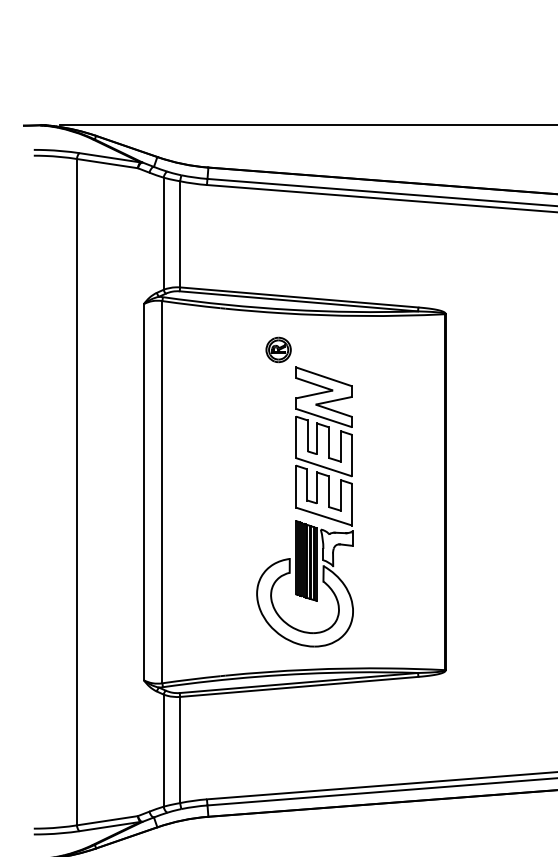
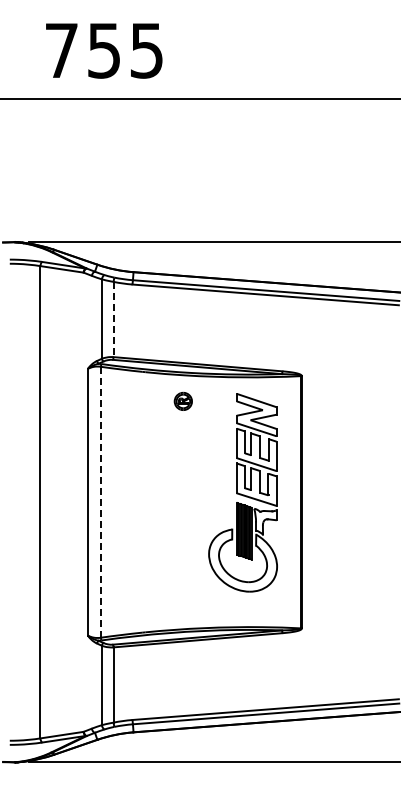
line: (180, 234) -> (113, 319), solid -> dashed
line: (161, 491) -> (100, 501), solid -> dashed
part: (304, 506) -> (242, 492), moved

